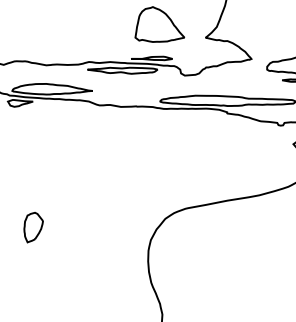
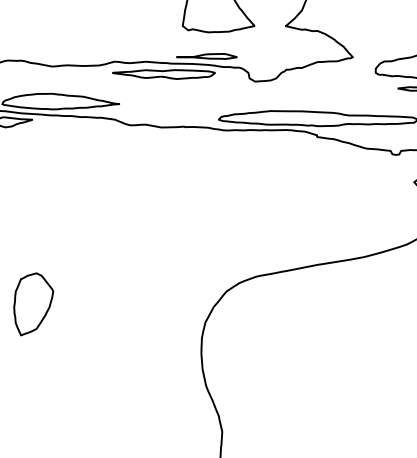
part: (33, 227) -> (33, 304), size x1.43

